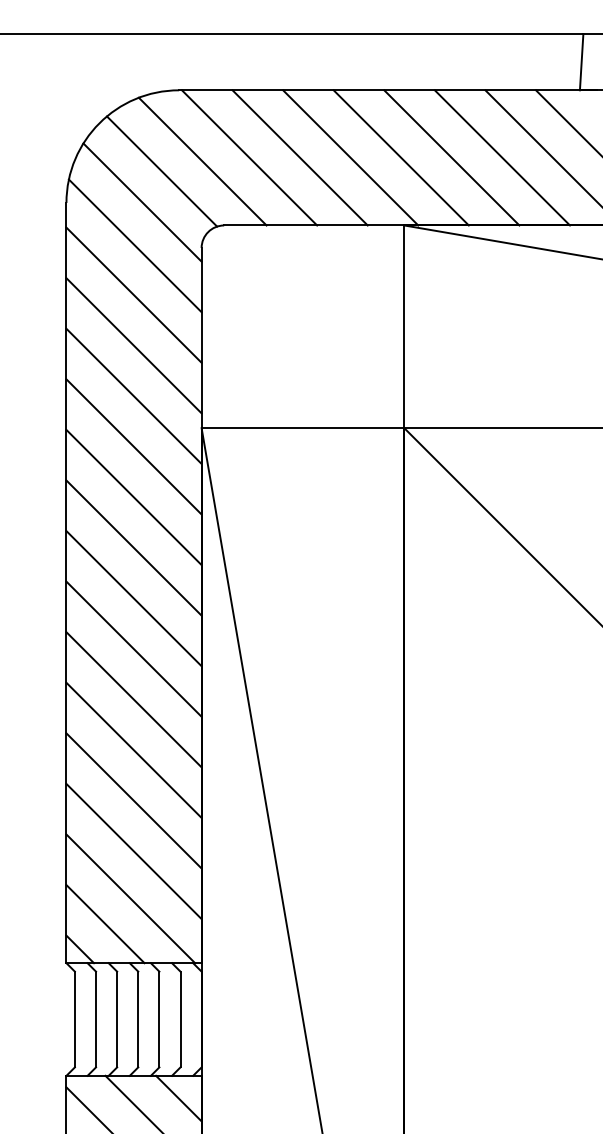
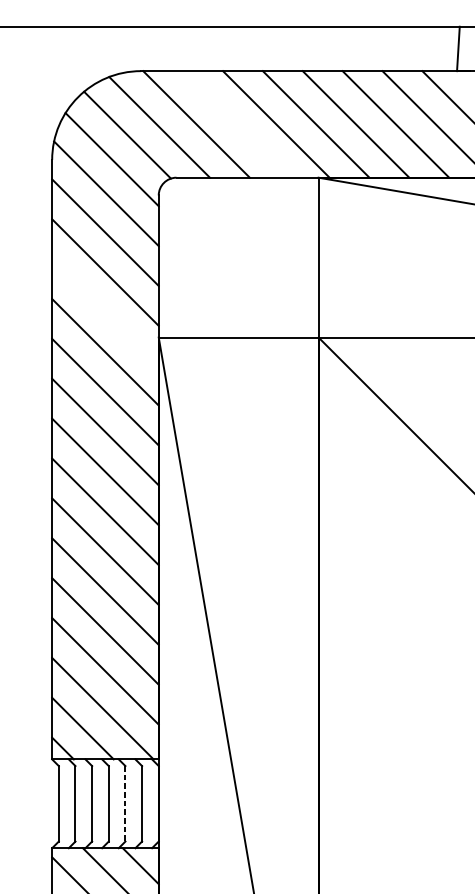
line: (299, 157) -> (235, 124), removed
line: (133, 395) -> (105, 311), removed
line: (159, 1019) -> (125, 803), solid -> dashed

